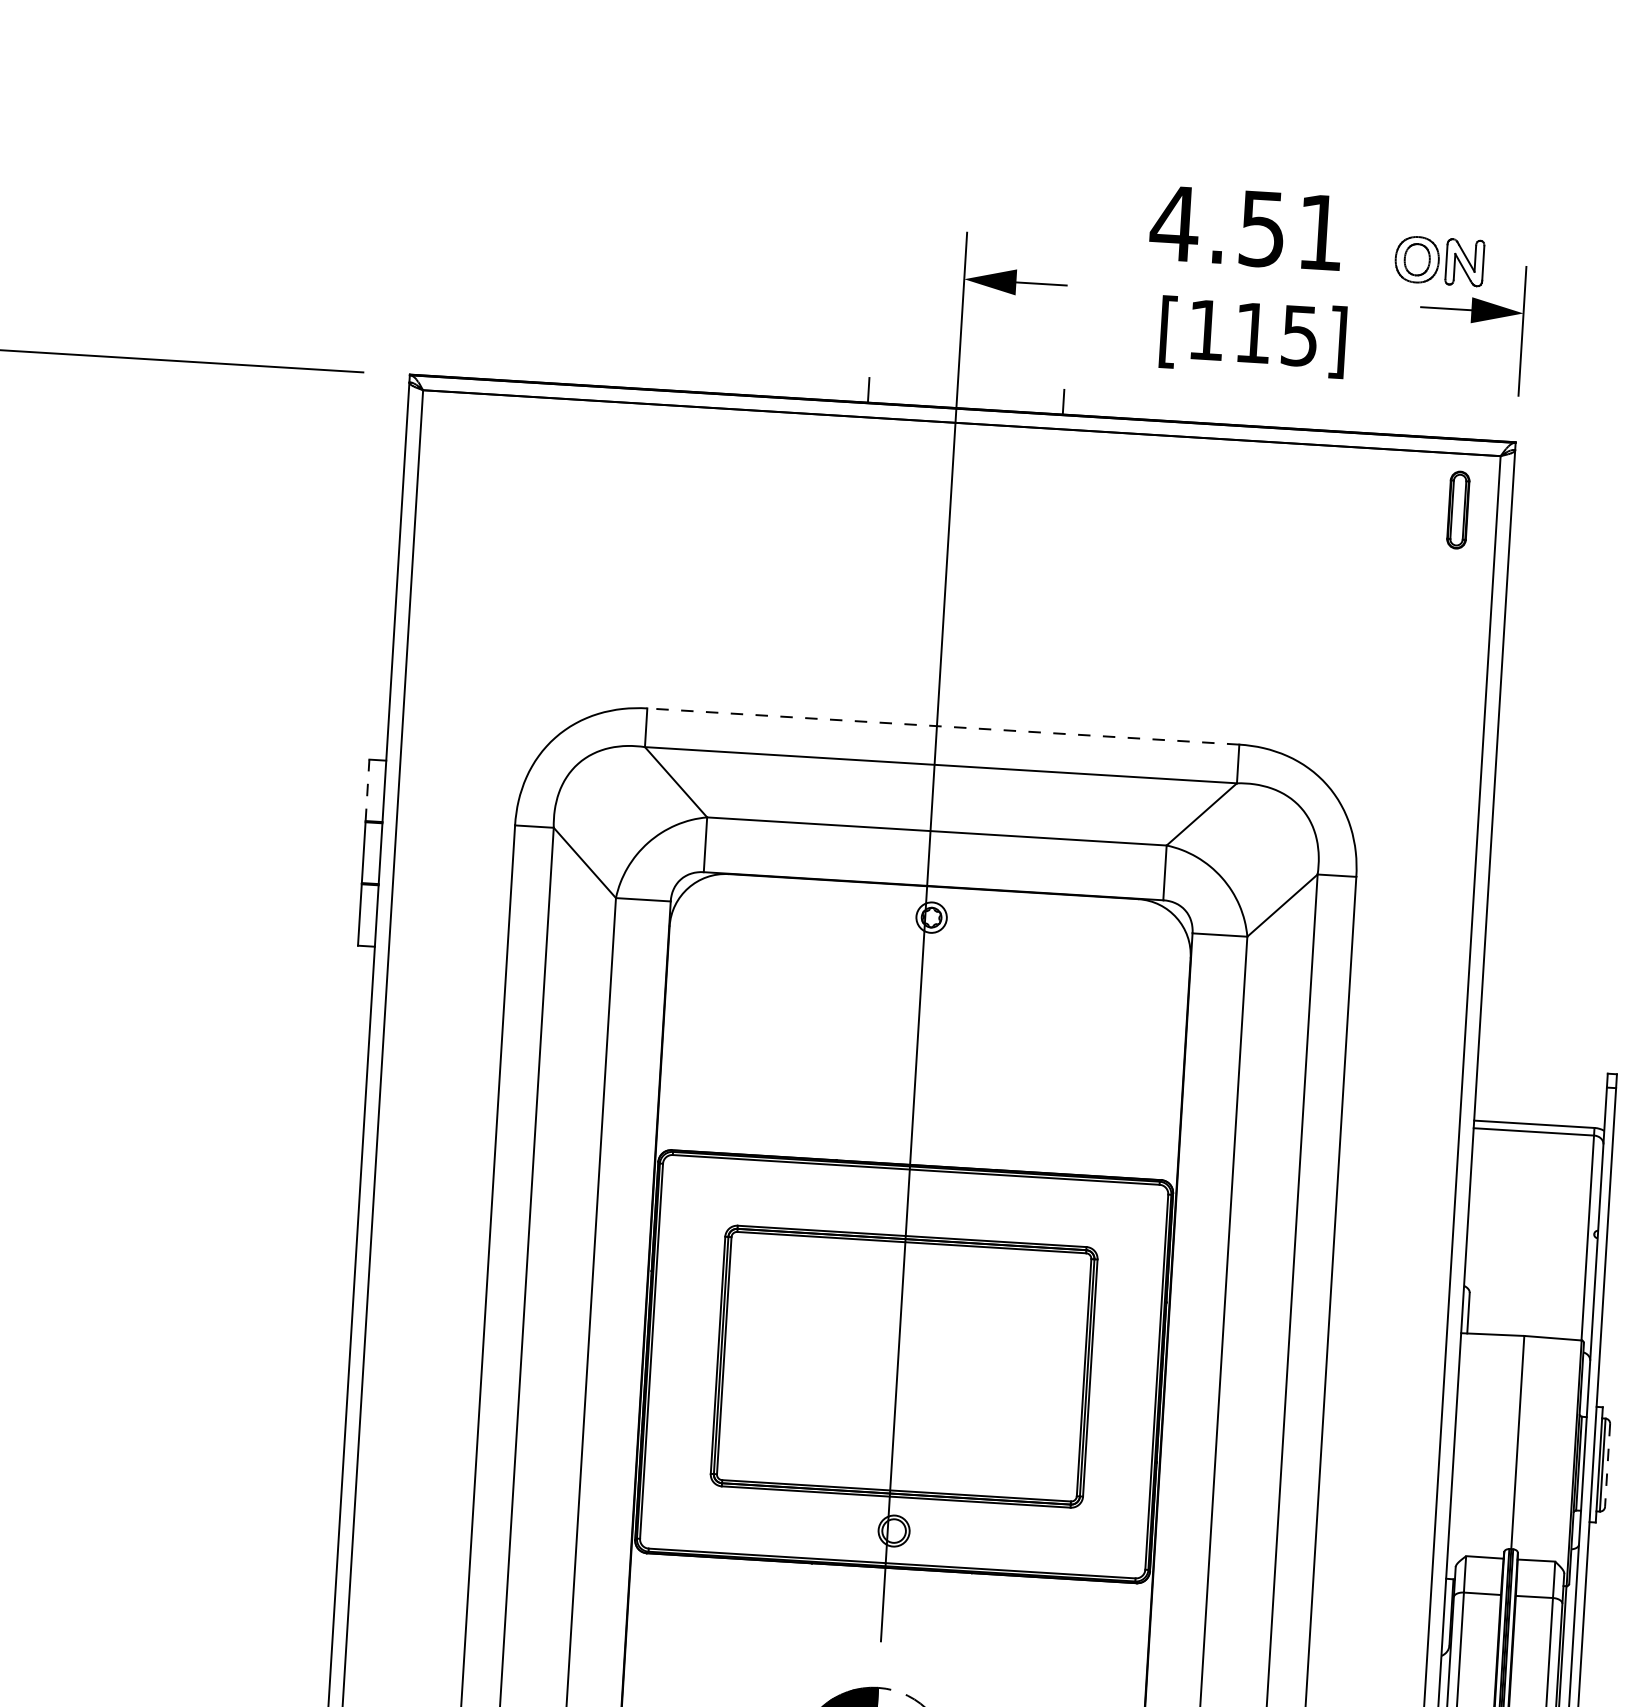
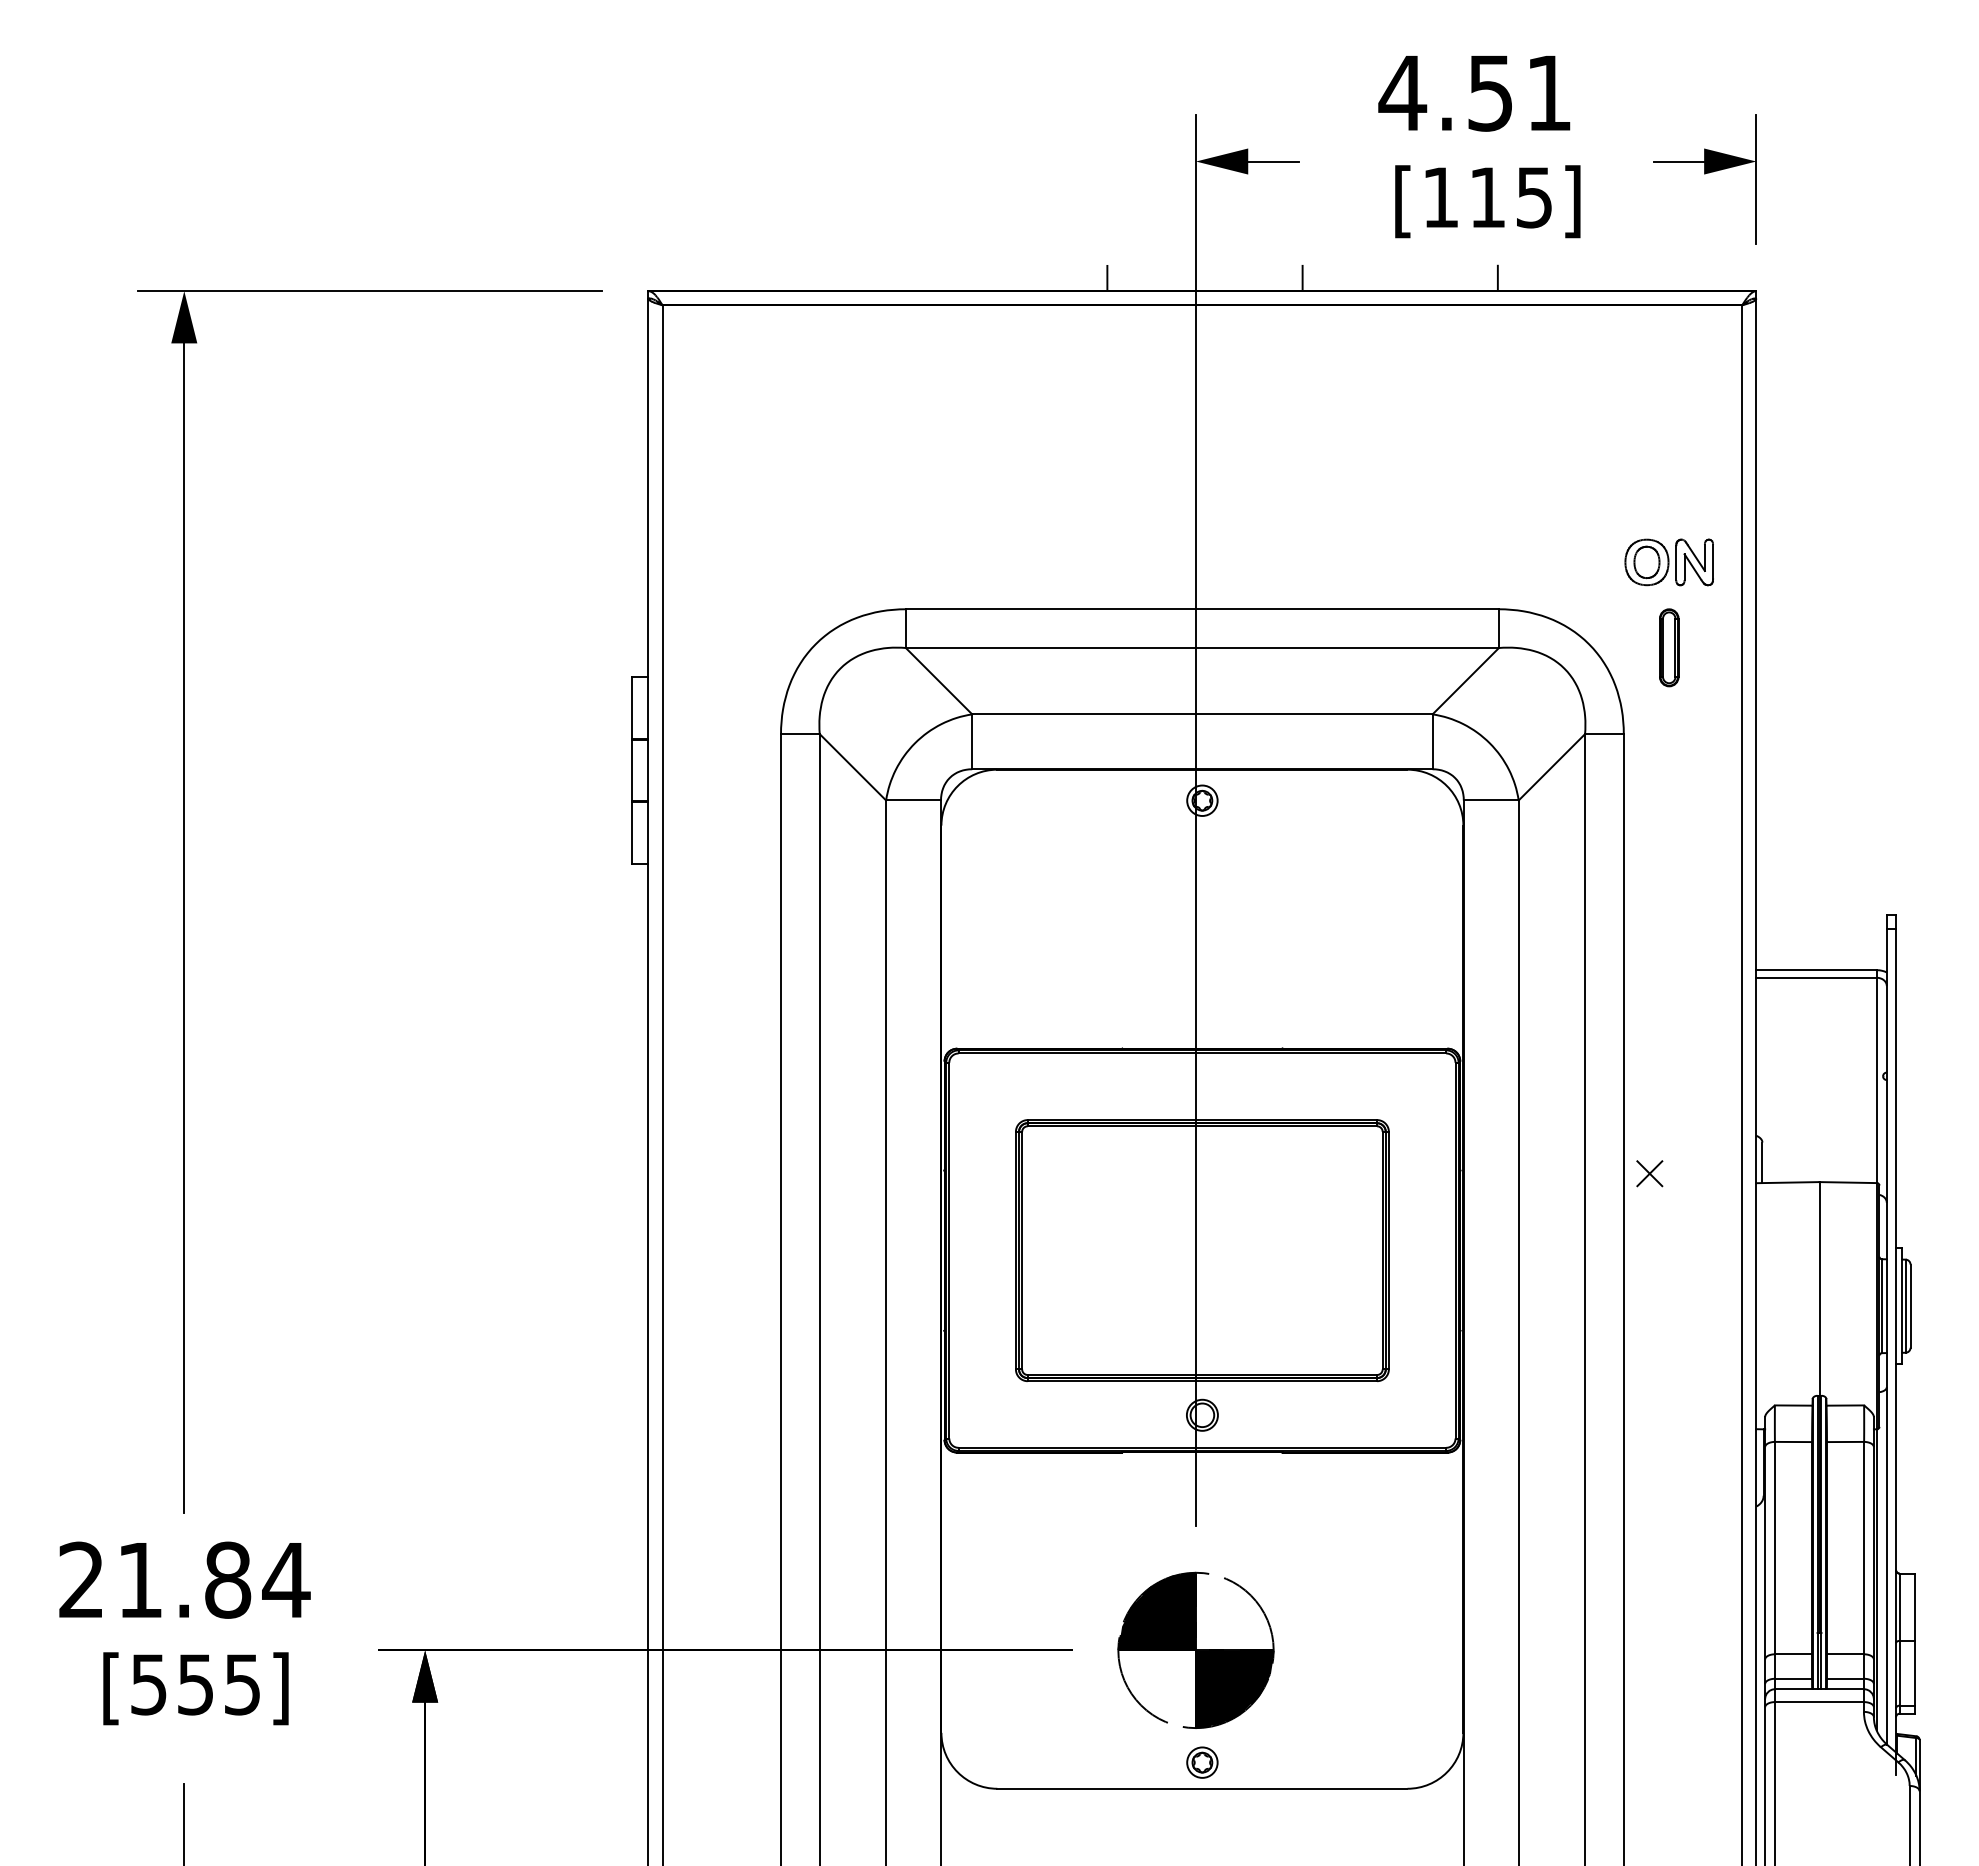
part: (1438, 261) -> (1668, 562), moved
line: (1258, 413) -> (1497, 277), added
part: (1458, 509) -> (1669, 647), moved
line: (943, 726) -> (1202, 609), dashed -> solid
line: (367, 790) -> (631, 708), dashed -> solid
part: (1355, 1317) -> (1649, 1173), added
line: (1607, 1465) -> (1910, 1306), dashed -> solid

